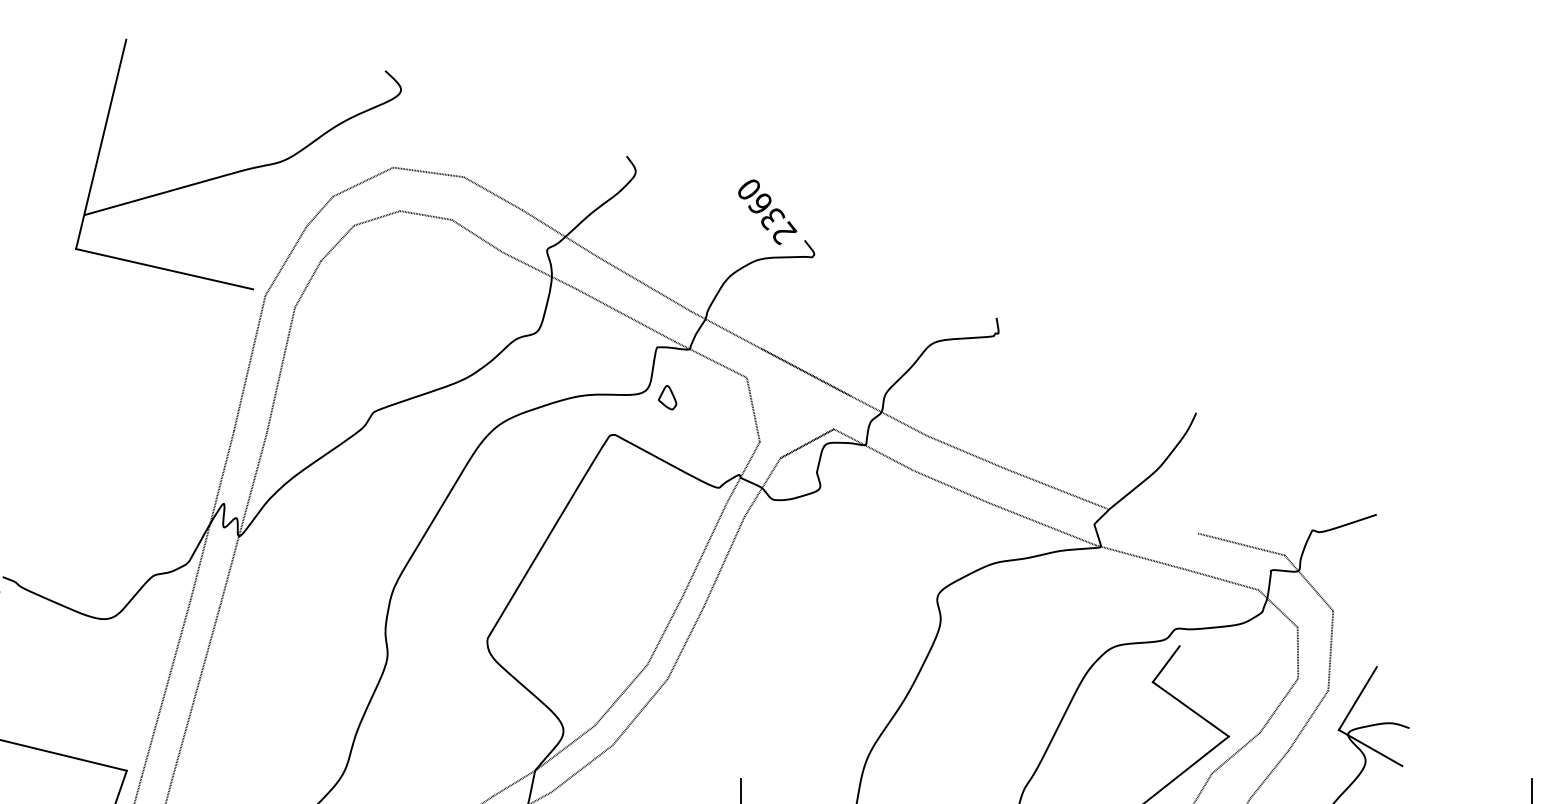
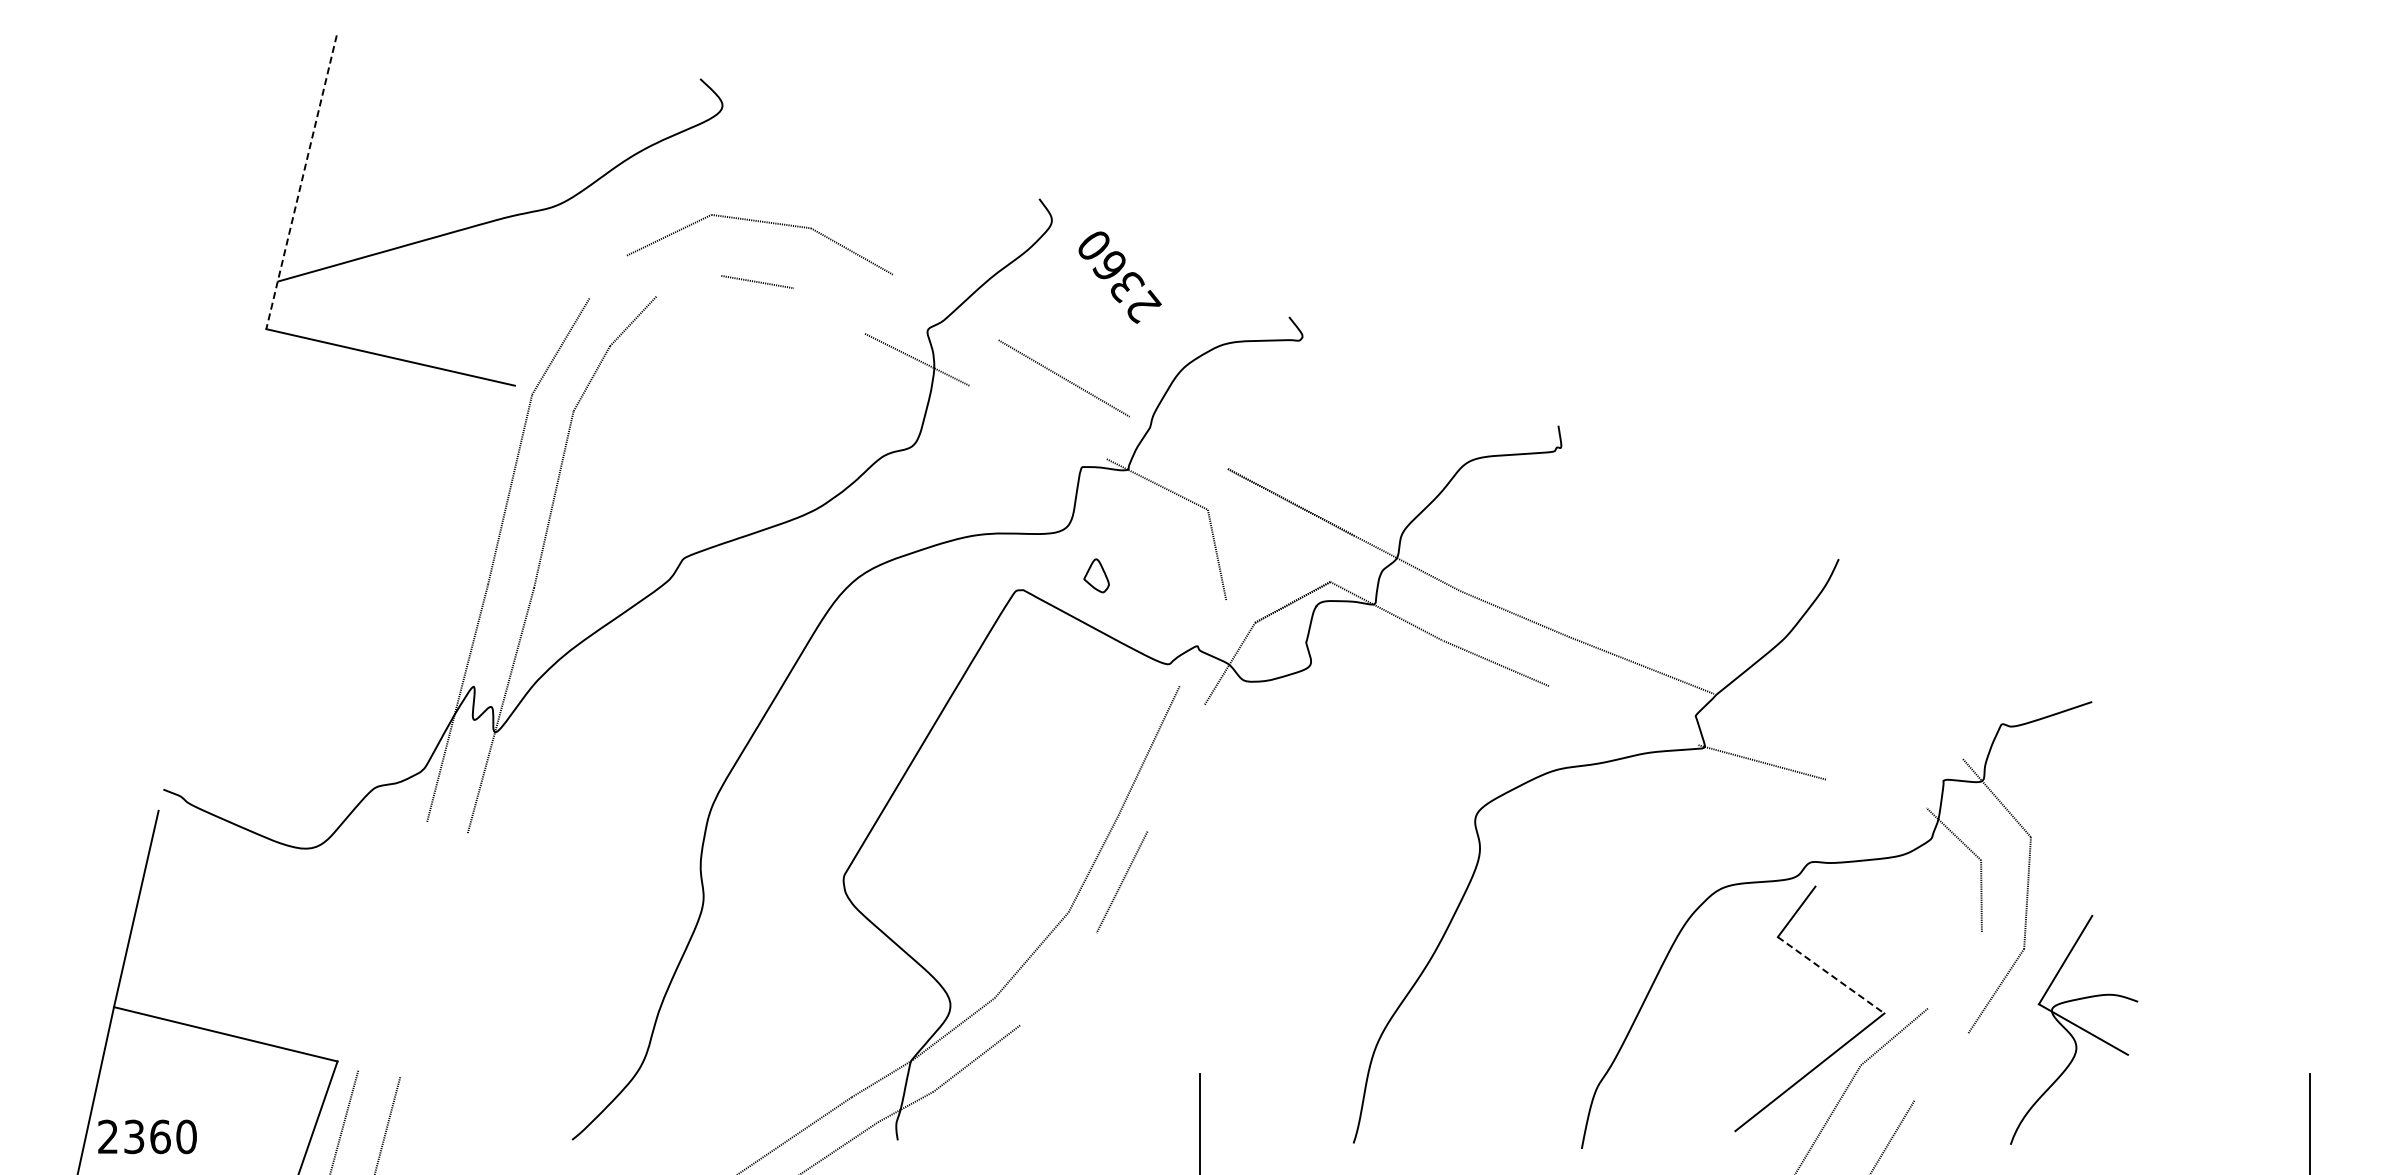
line: (101, 144) -> (301, 182), solid -> dashed
line: (319, 211) -> (608, 276), removed
text: (767, 212) -> (1119, 277), moved
line: (376, 217) -> (688, 285), removed
line: (559, 233) -> (945, 307), removed
line: (476, 235) -> (828, 310), removed
line: (625, 315) -> (1037, 422), removed
line: (725, 329) -> (1178, 442), removed
part: (667, 397) -> (1096, 575), moved
line: (743, 472) -> (1203, 642), removed
line: (1042, 524) -> (1622, 715), removed
line: (1241, 544) -> (1902, 743), removed
line: (723, 561) -> (1175, 767), removed
line: (1222, 579) -> (1875, 793), removed
line: (165, 688) -> (392, 945), removed
line: (195, 695) -> (433, 955), removed
line: (1278, 705) -> (1954, 969), removed
line: (1191, 709) -> (1831, 975), solid -> dashed
line: (640, 712) -> (1058, 979), removed
line: (1269, 774) -> (1941, 1066), removed

